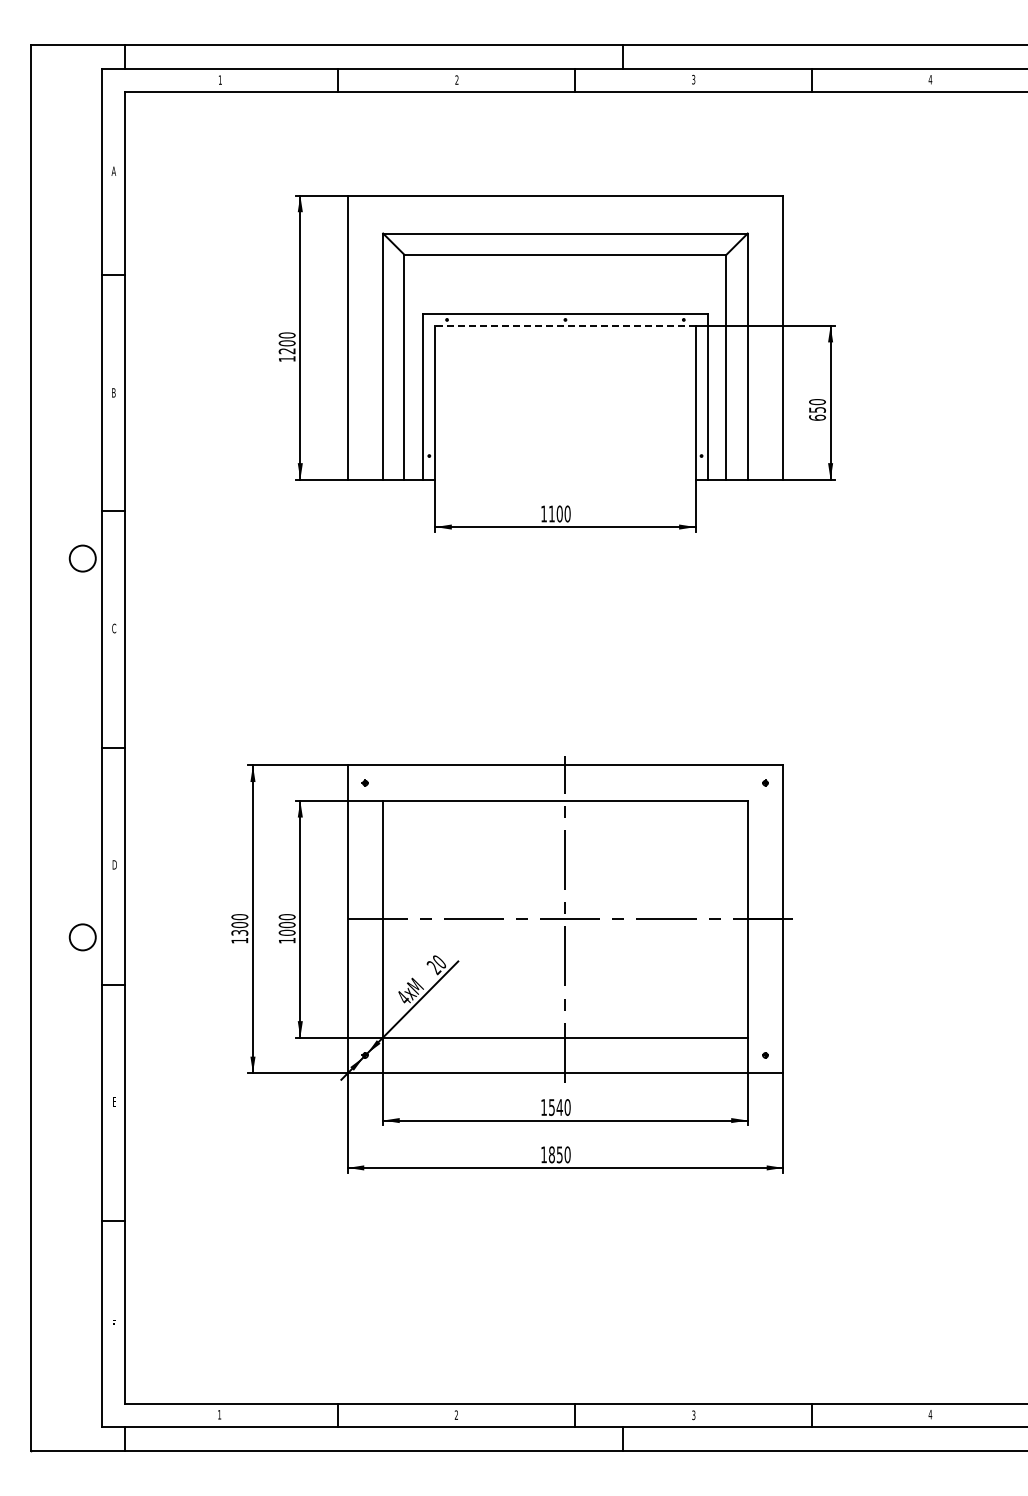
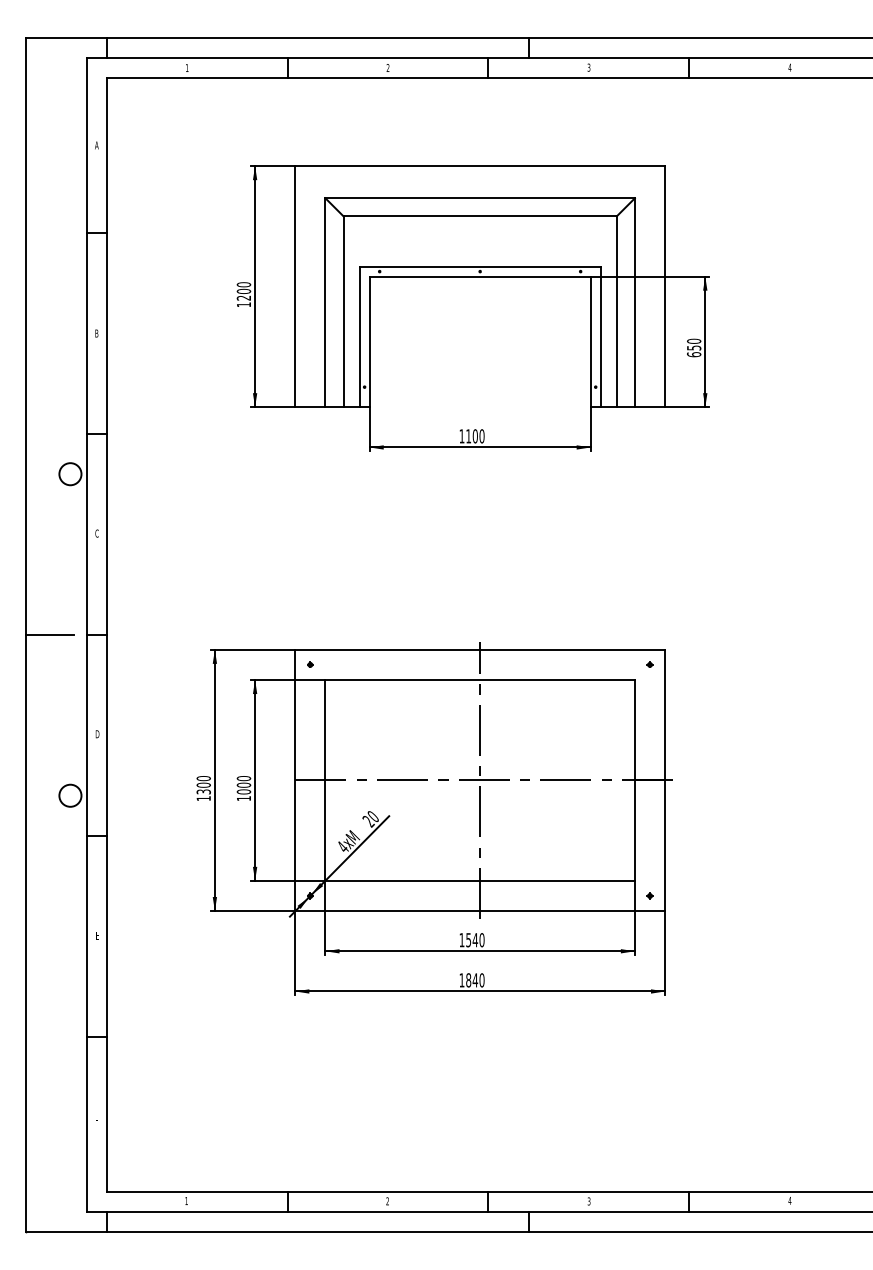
line: (564, 325) -> (479, 276), dashed -> solid
line: (58, 748) -> (49, 635), added
text: (559, 1154) -> (475, 980), 1850 -> 1840

